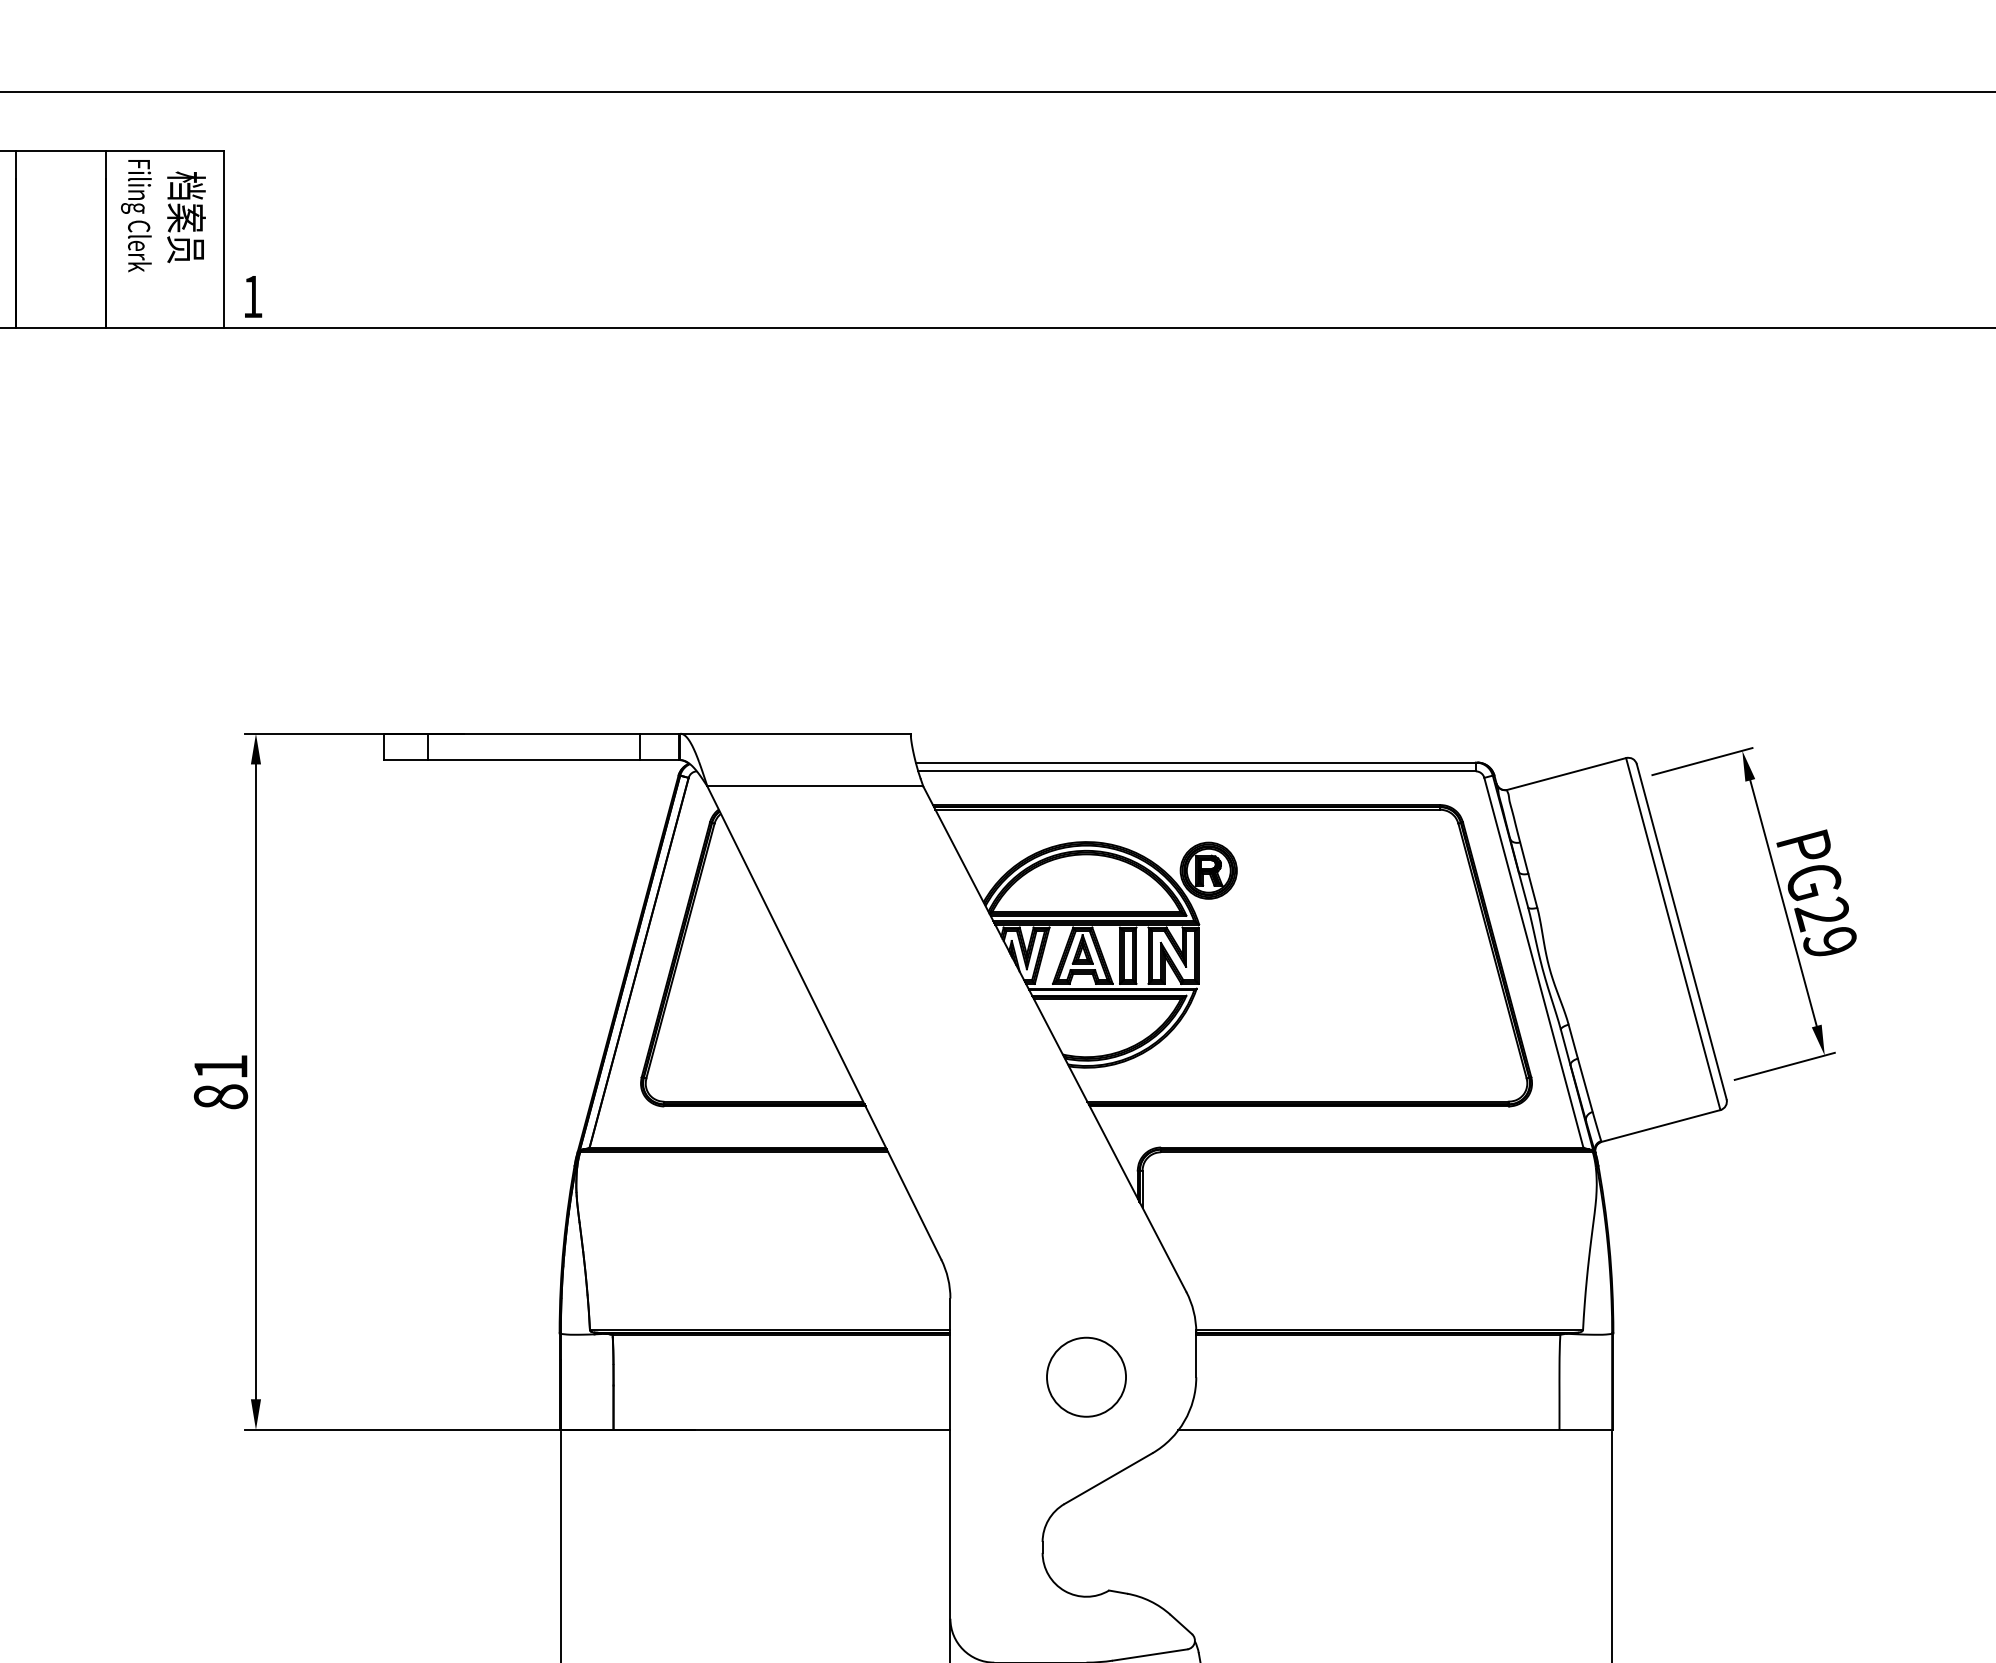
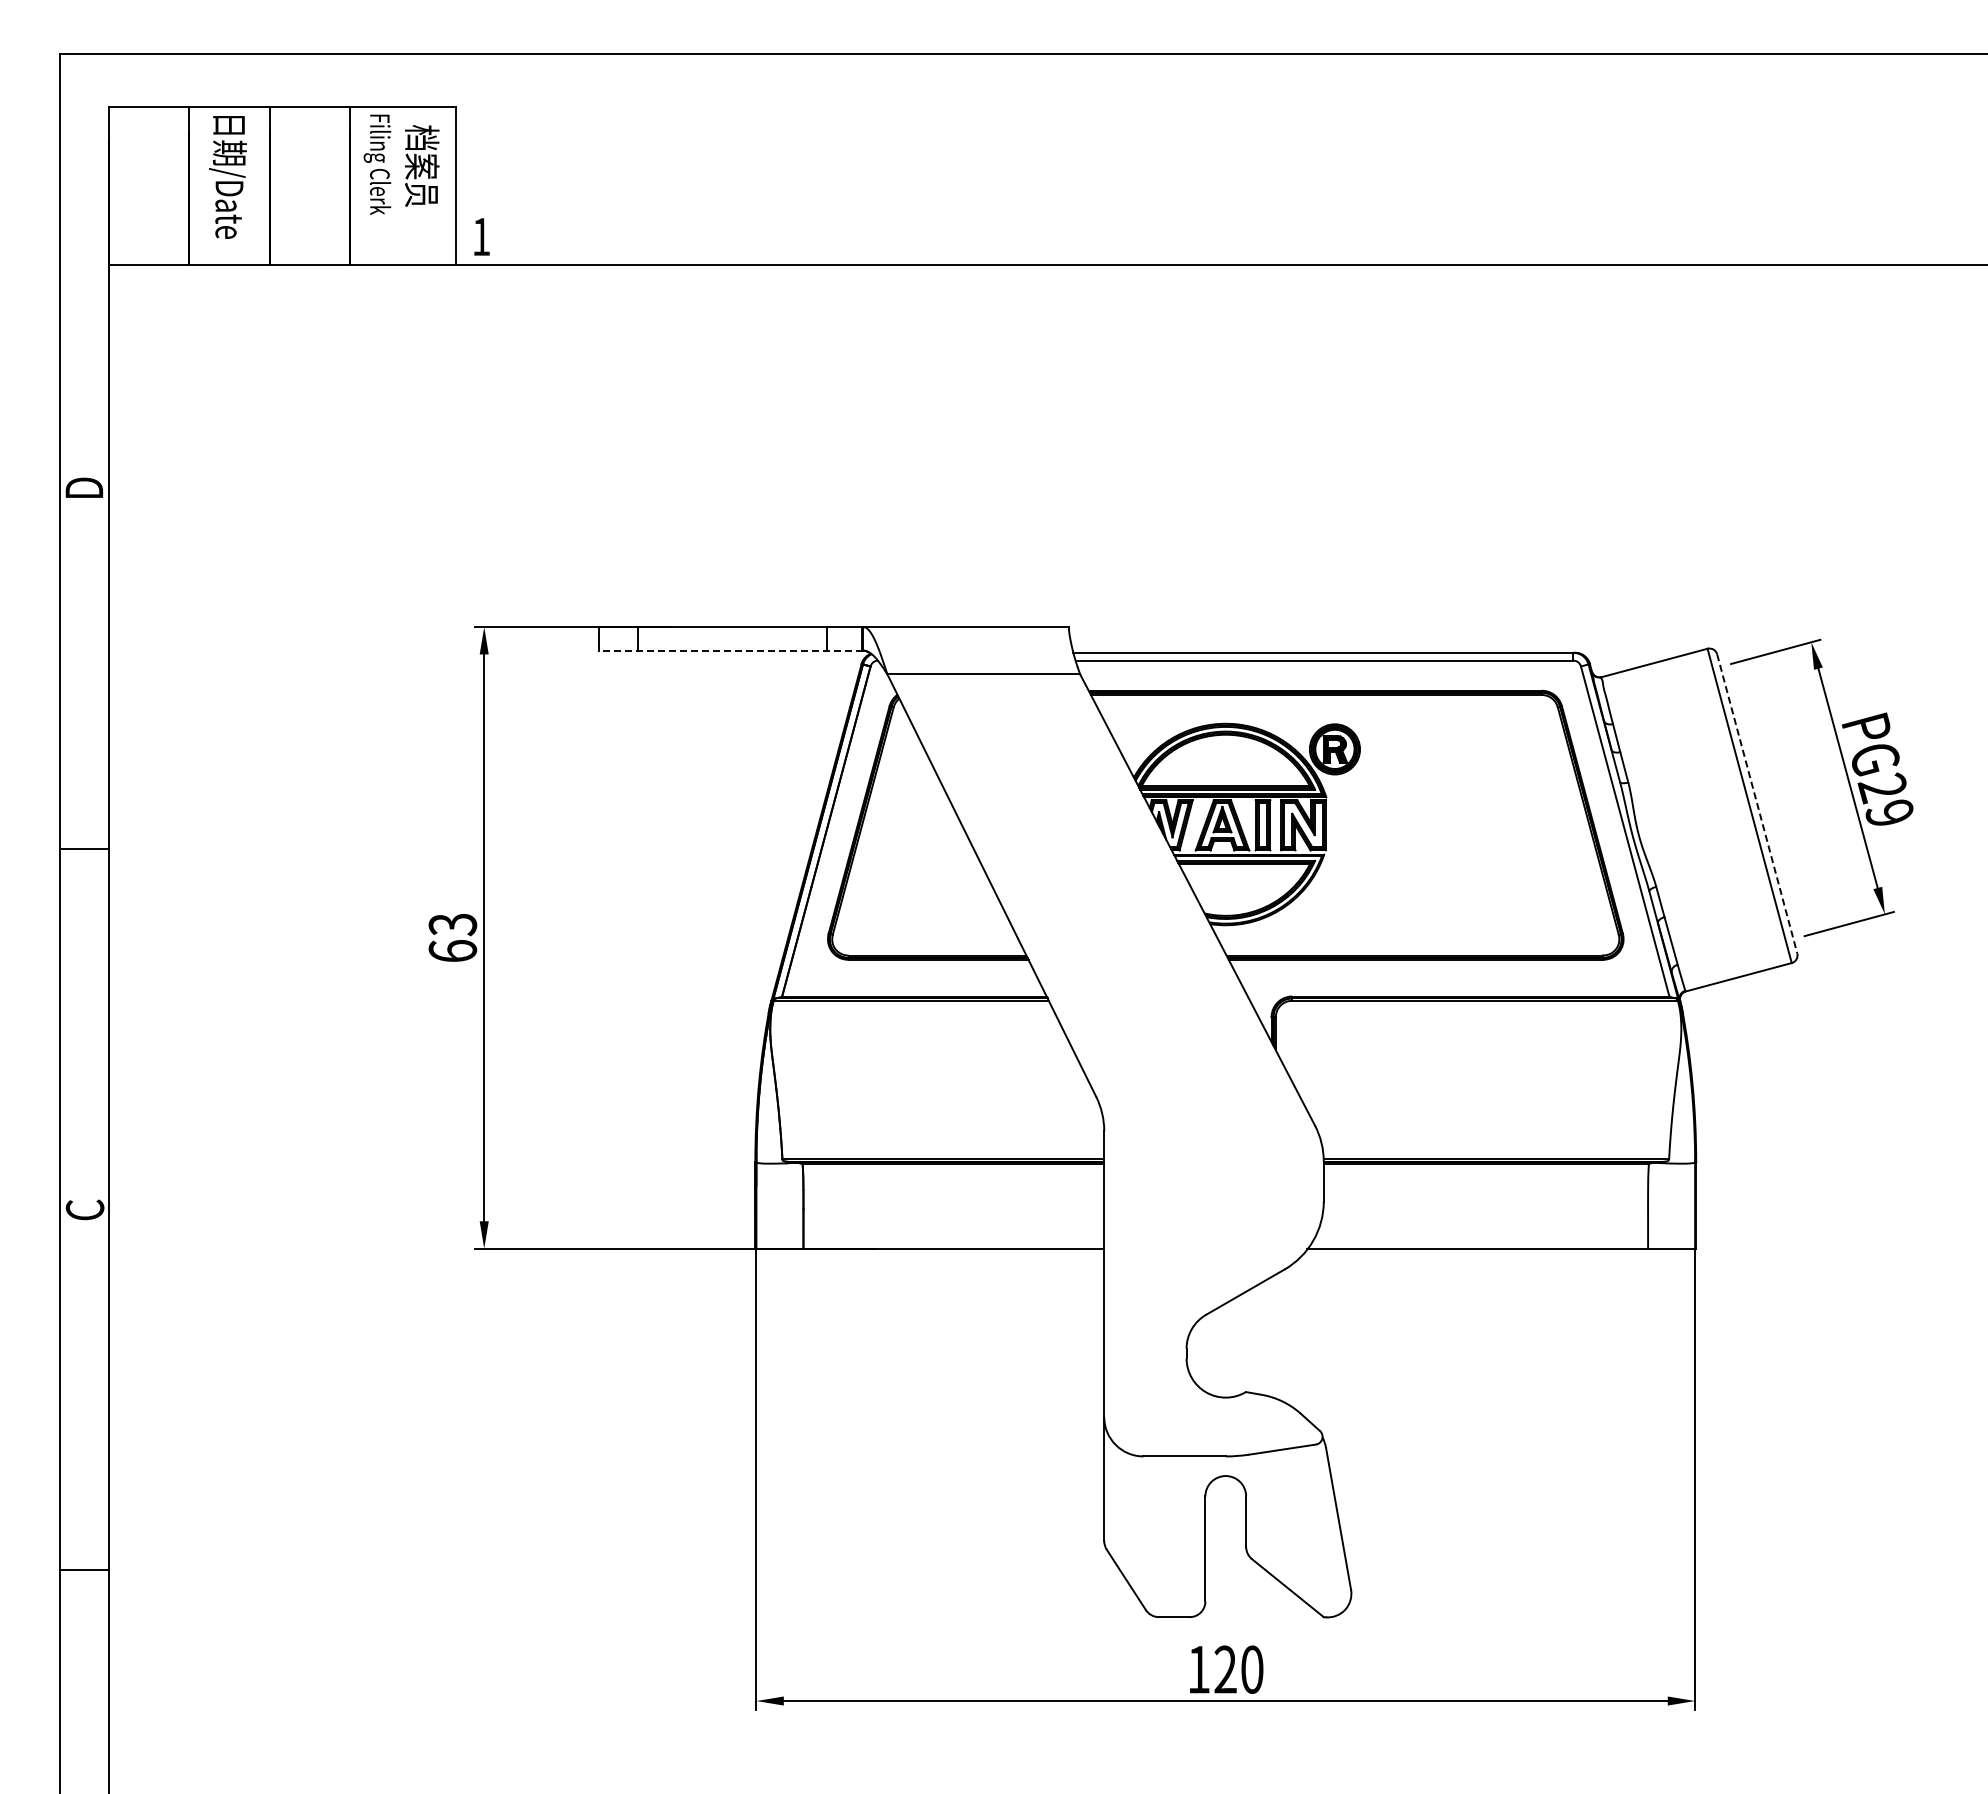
line: (531, 759) -> (730, 650), solid -> dashed
line: (1682, 931) -> (1757, 803), solid -> dashed
text: (220, 1082) -> (452, 938), 81 -> 63
circle: (1086, 1377) -> (1225, 1201), removed

